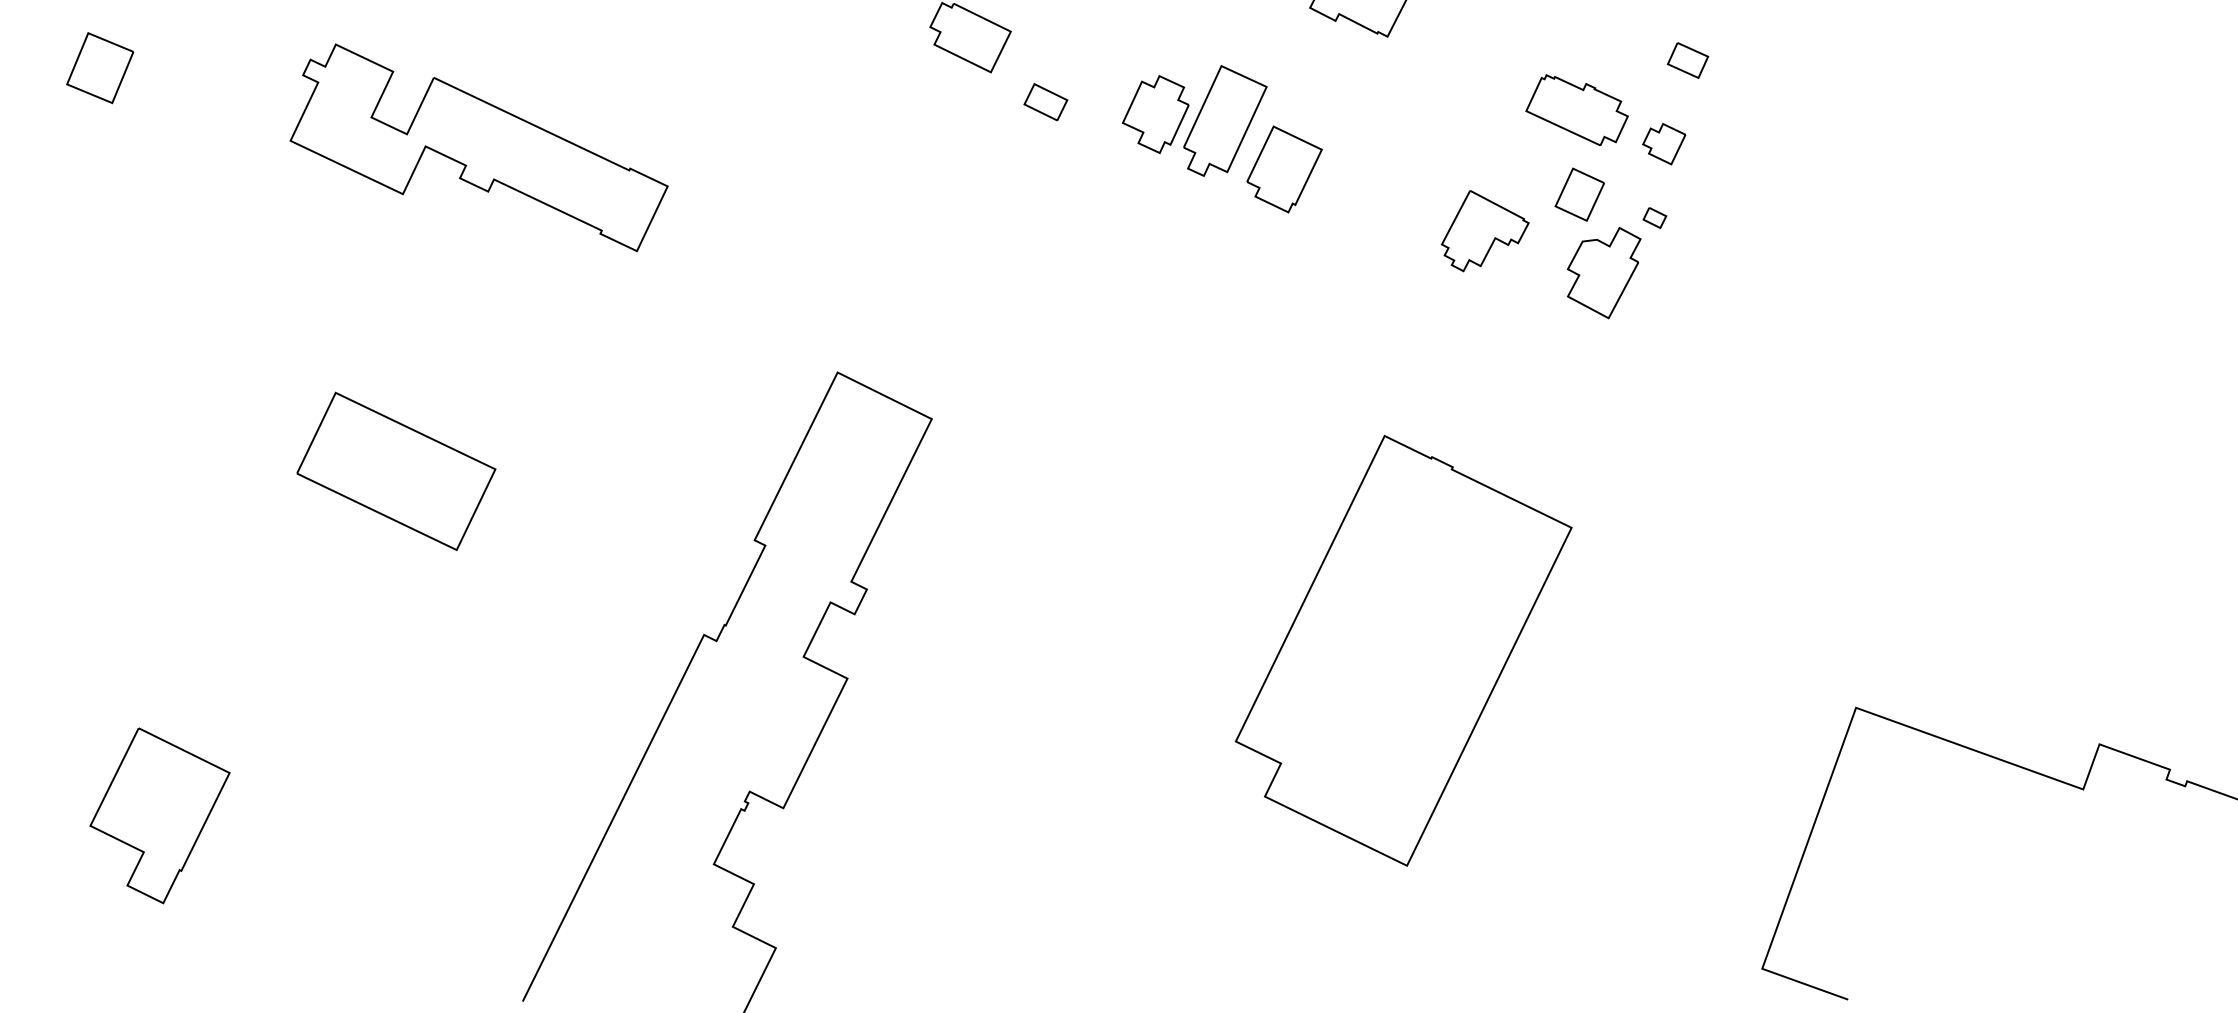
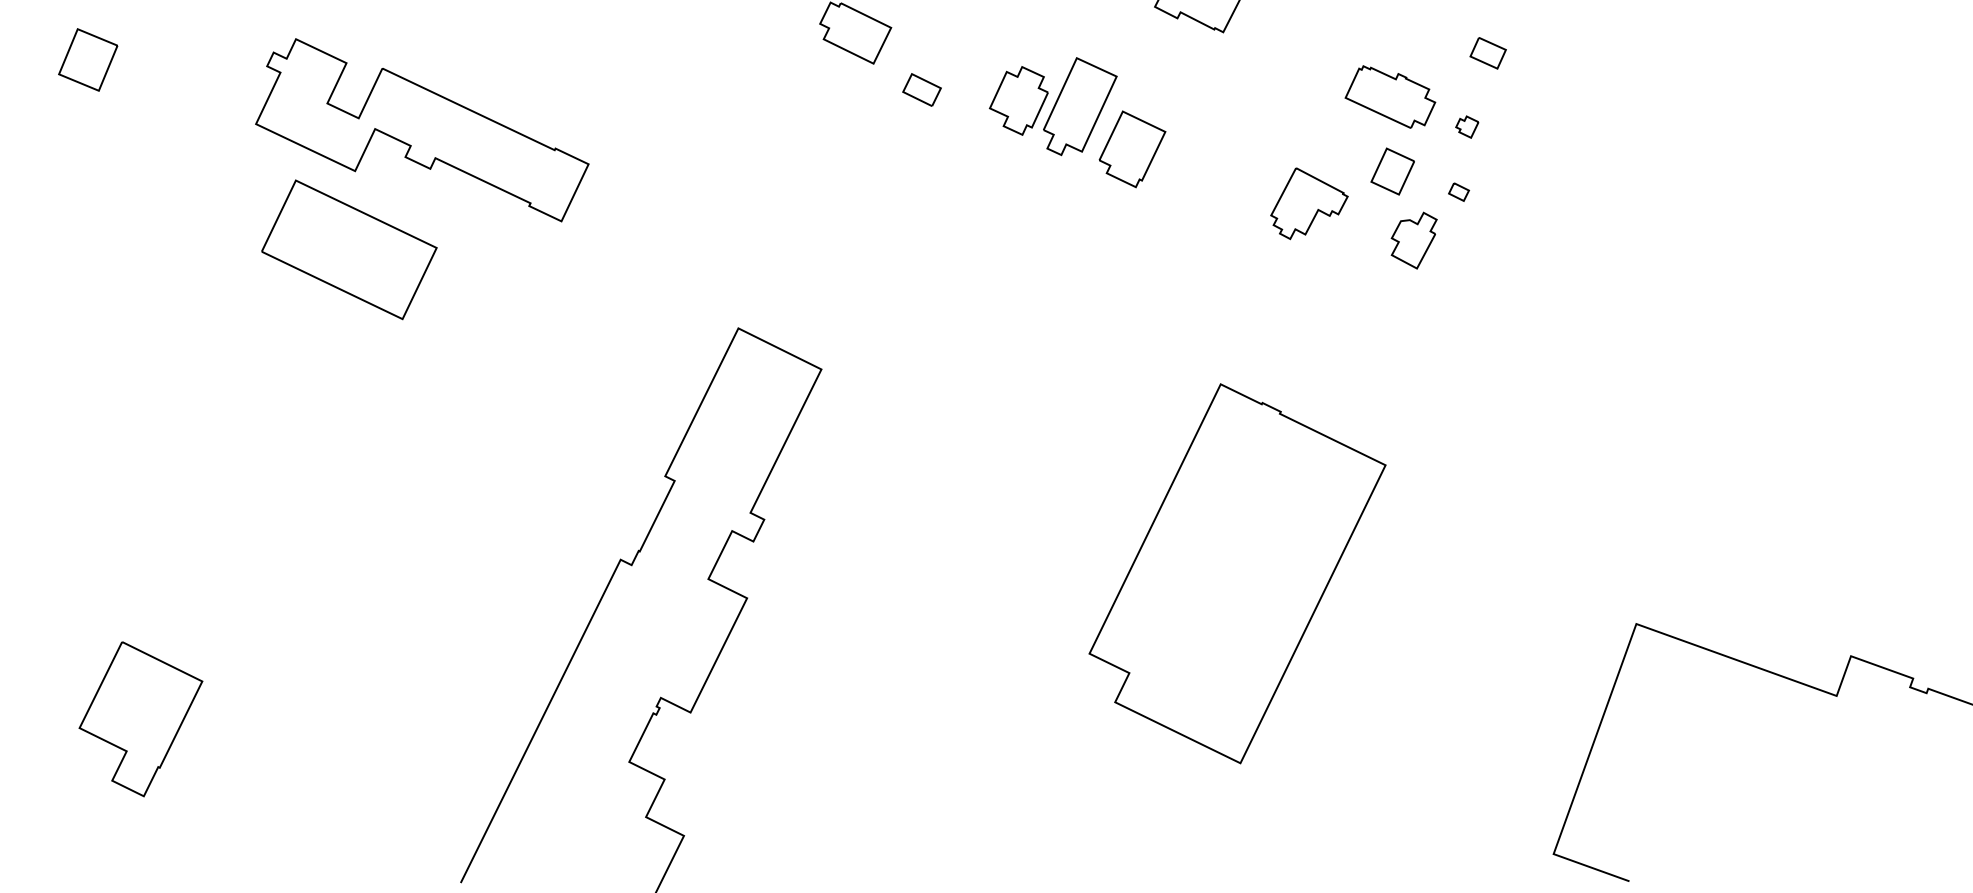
part: (1664, 144) -> (1467, 127), size x0.6
part: (1603, 272) -> (1413, 240), size x0.7
part: (396, 470) -> (349, 248), moved

